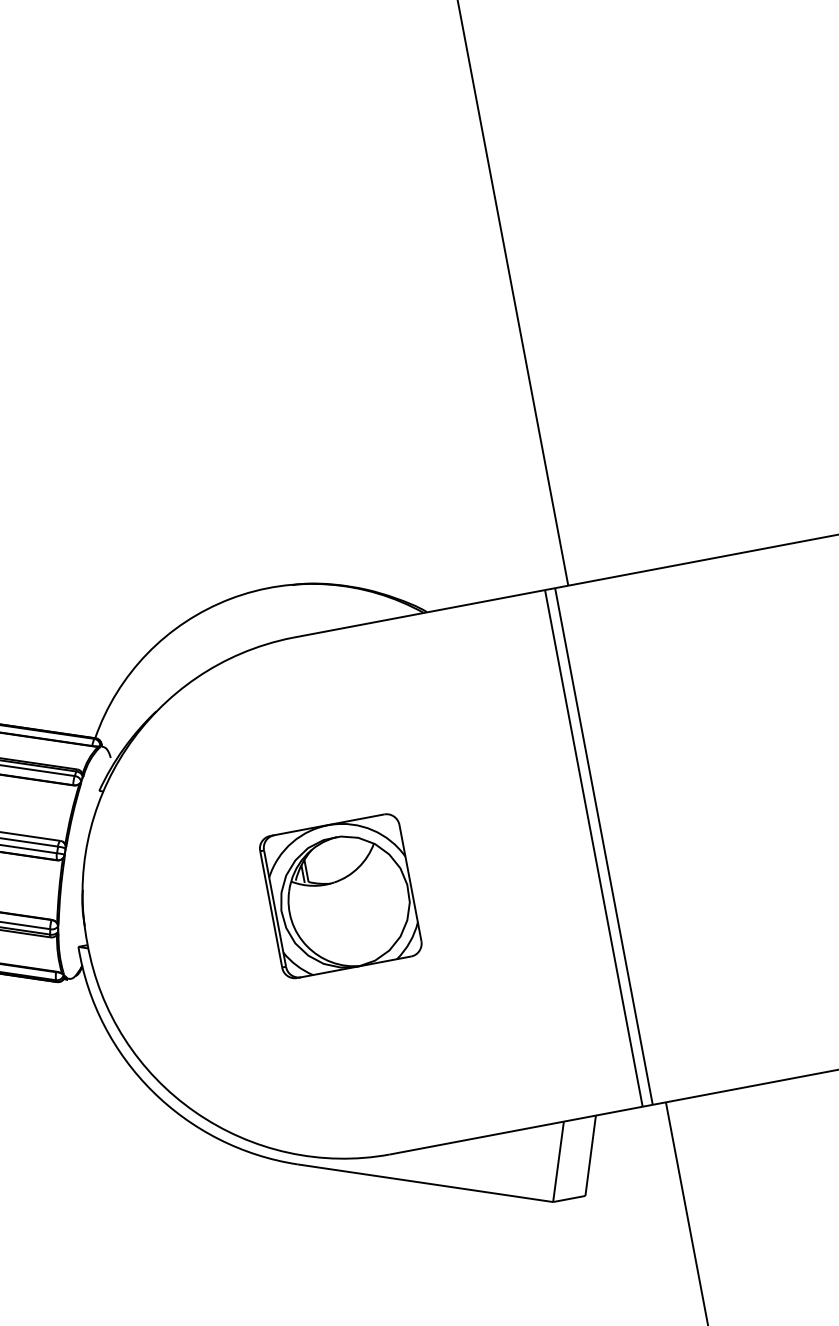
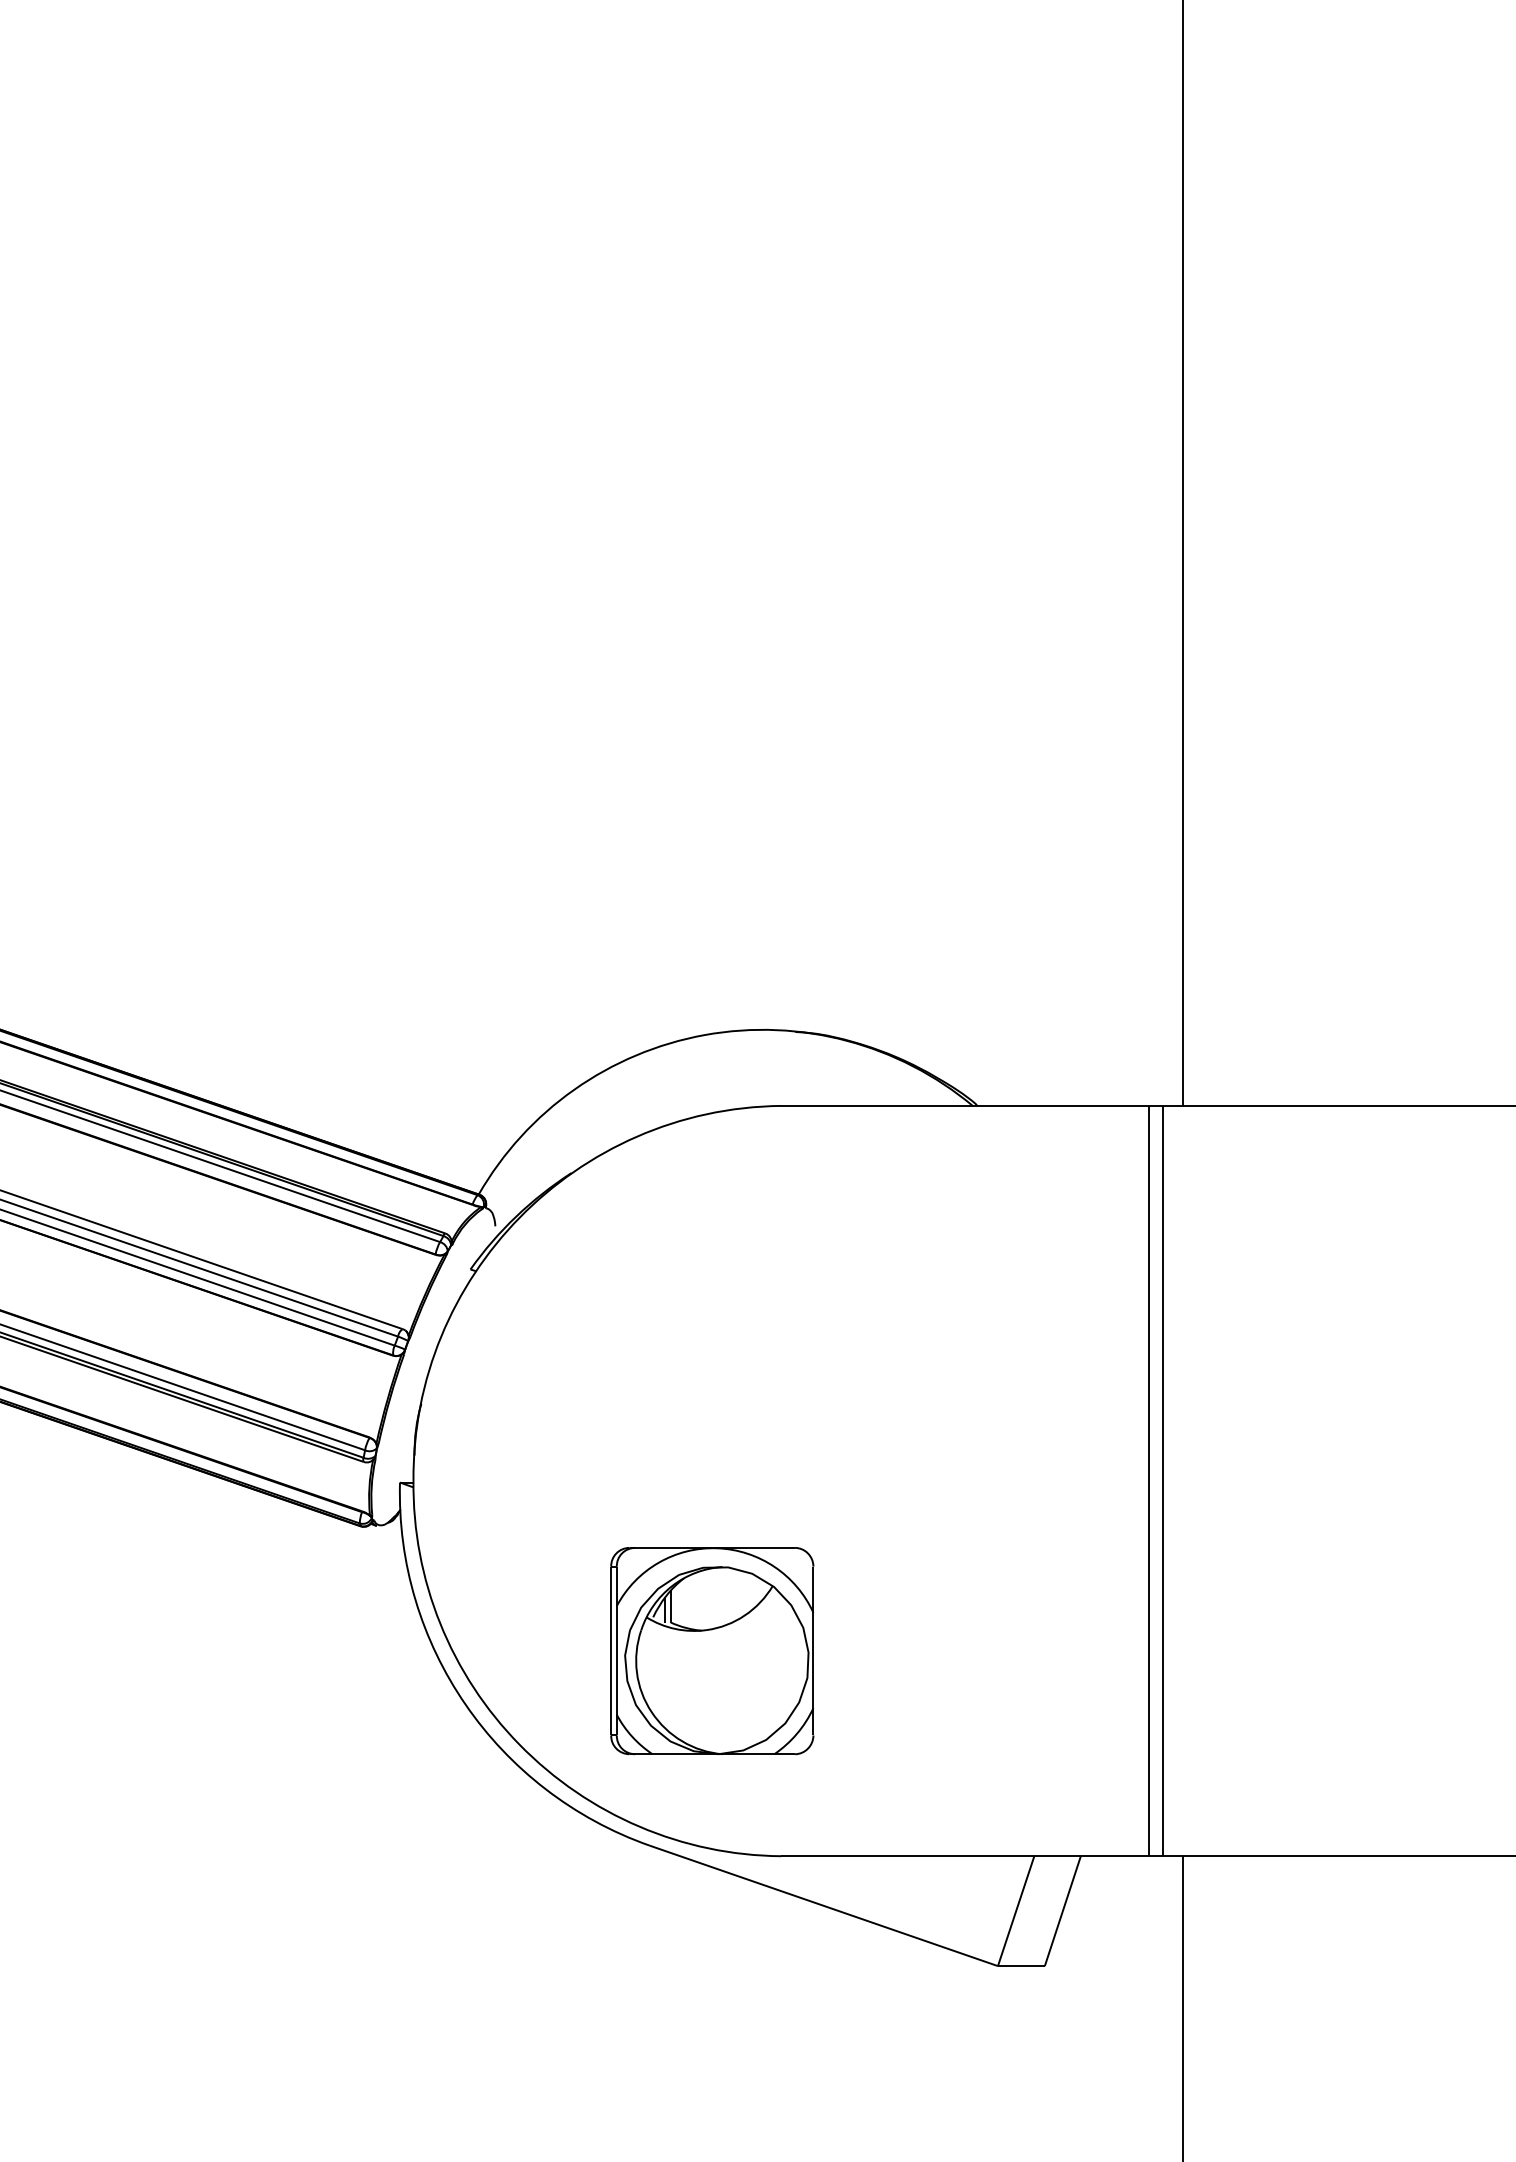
part: (341, 896) -> (712, 1651), moved

